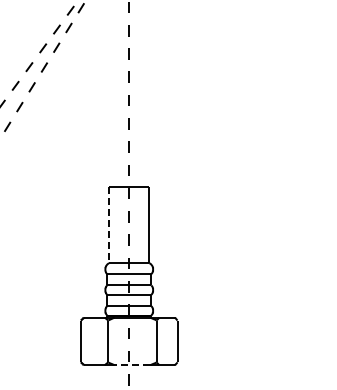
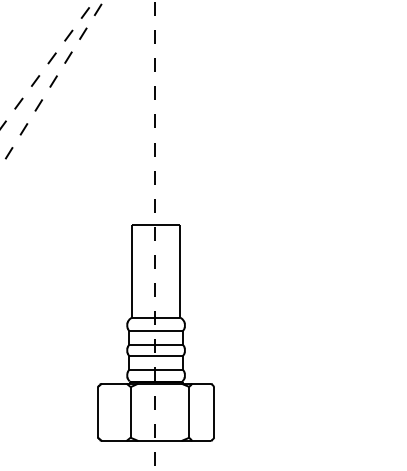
line: (109, 225) -> (132, 272), dashed -> solid
line: (132, 365) -> (160, 441), dashed -> solid

